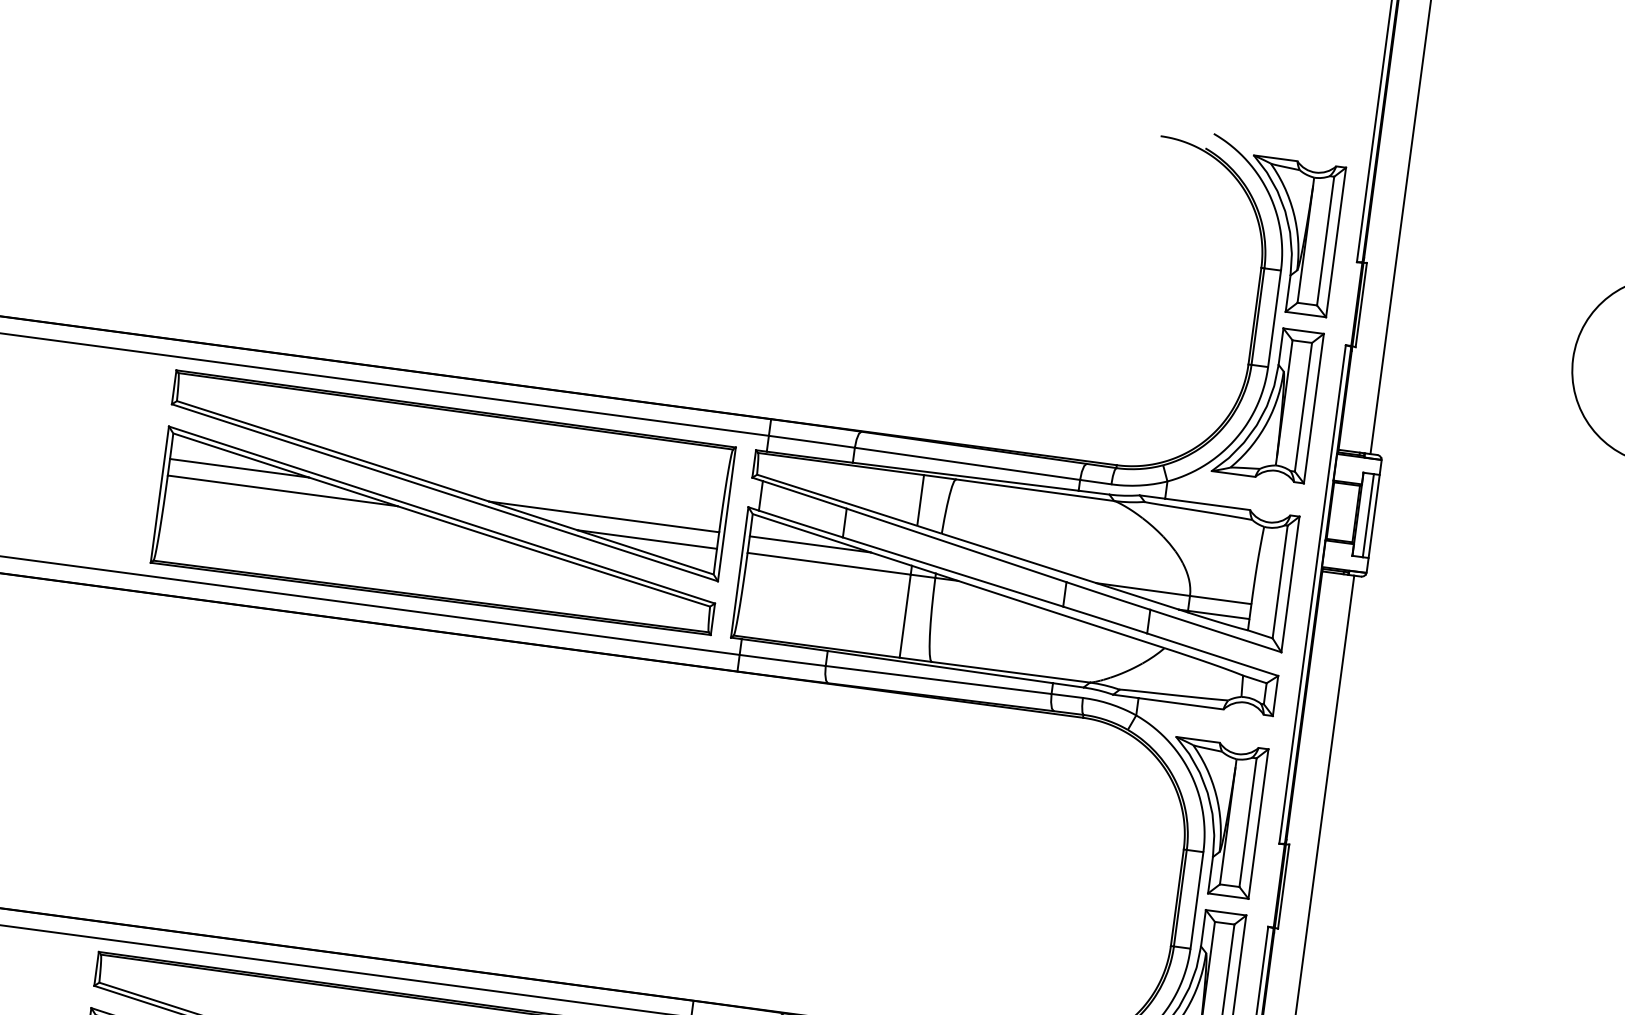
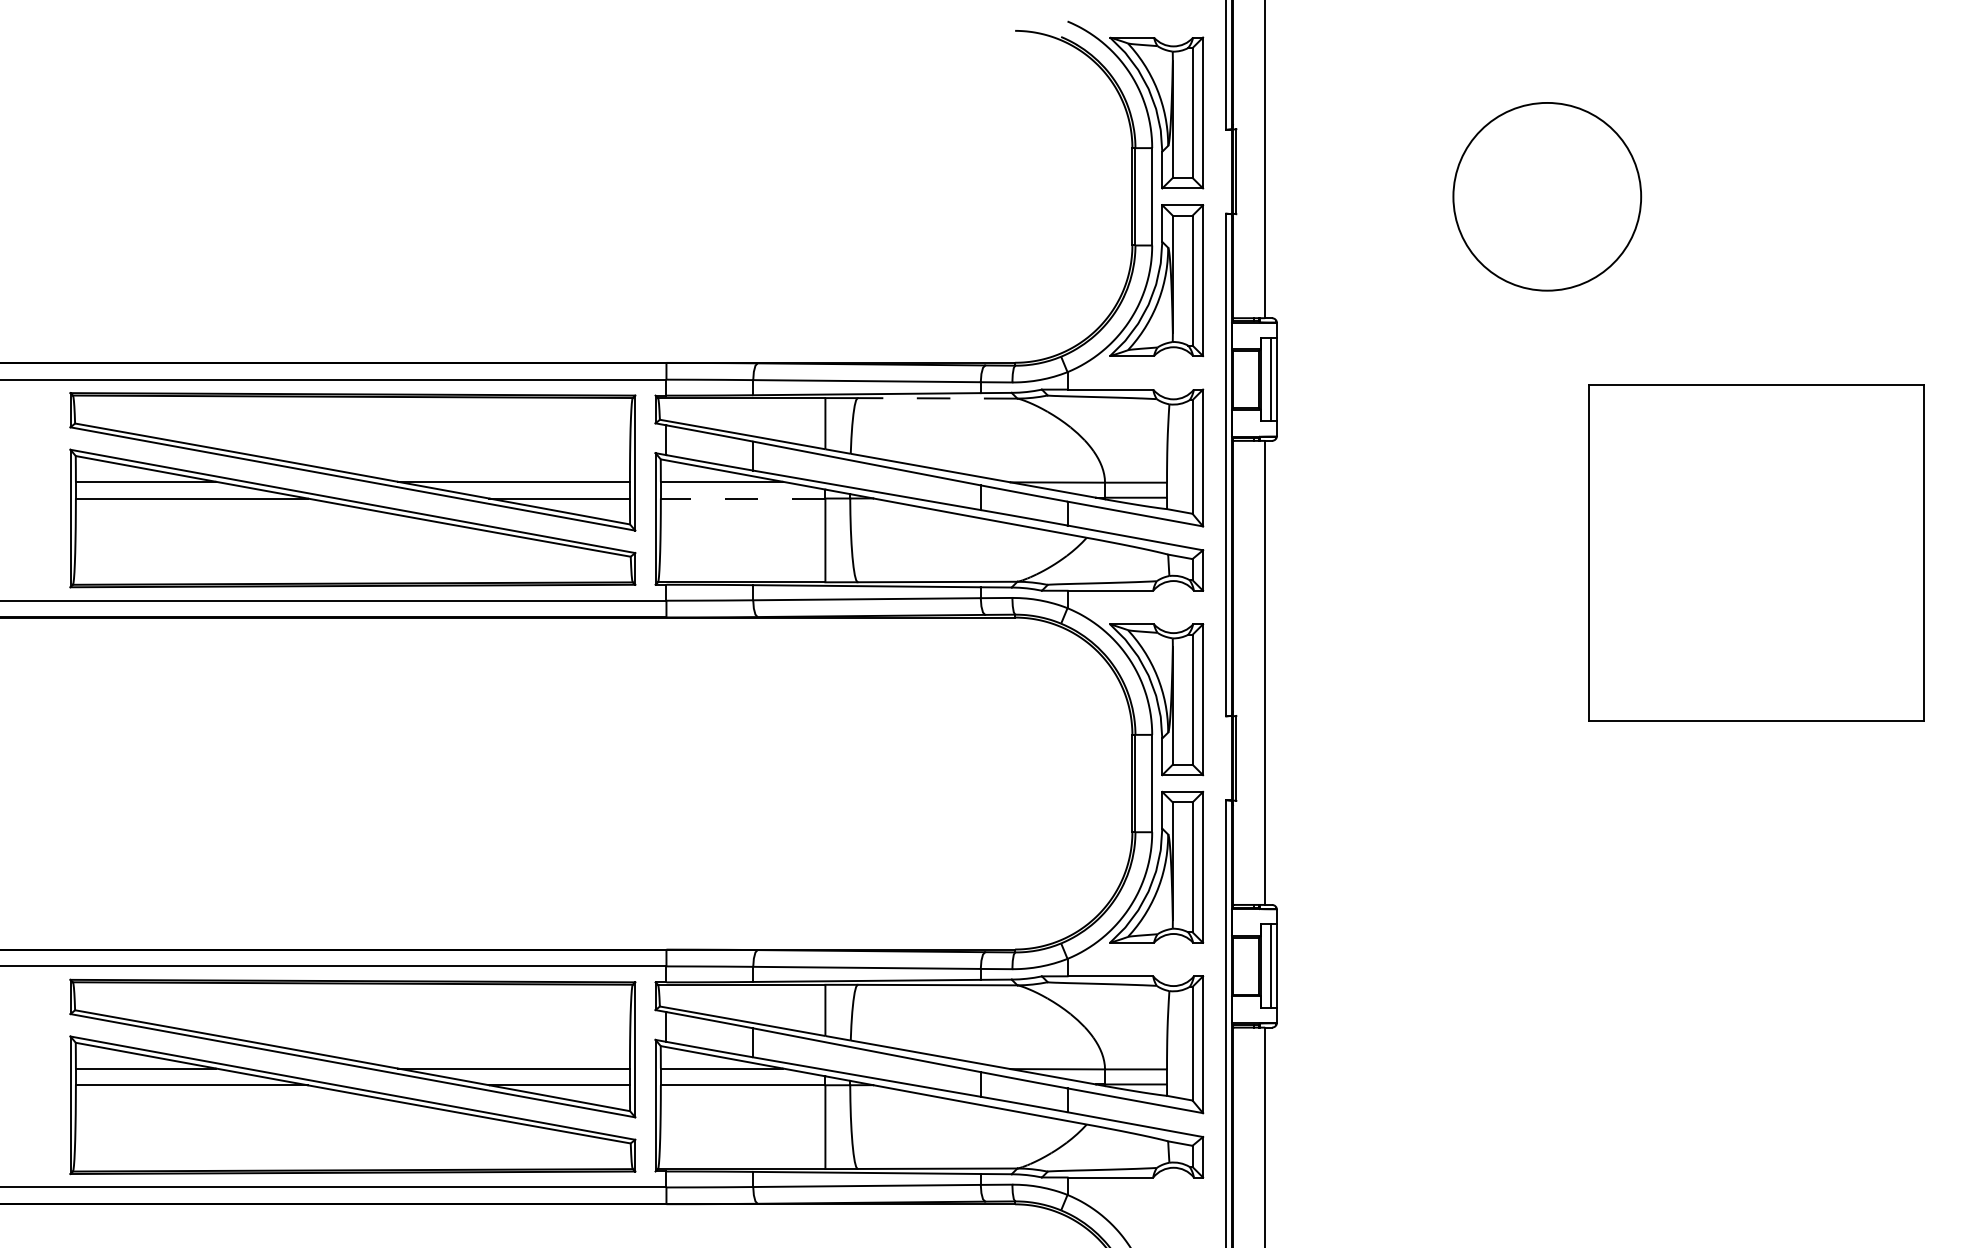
line: (1035, 490) -> (937, 398), solid -> dashed
line: (828, 563) -> (742, 498), solid -> dashed

